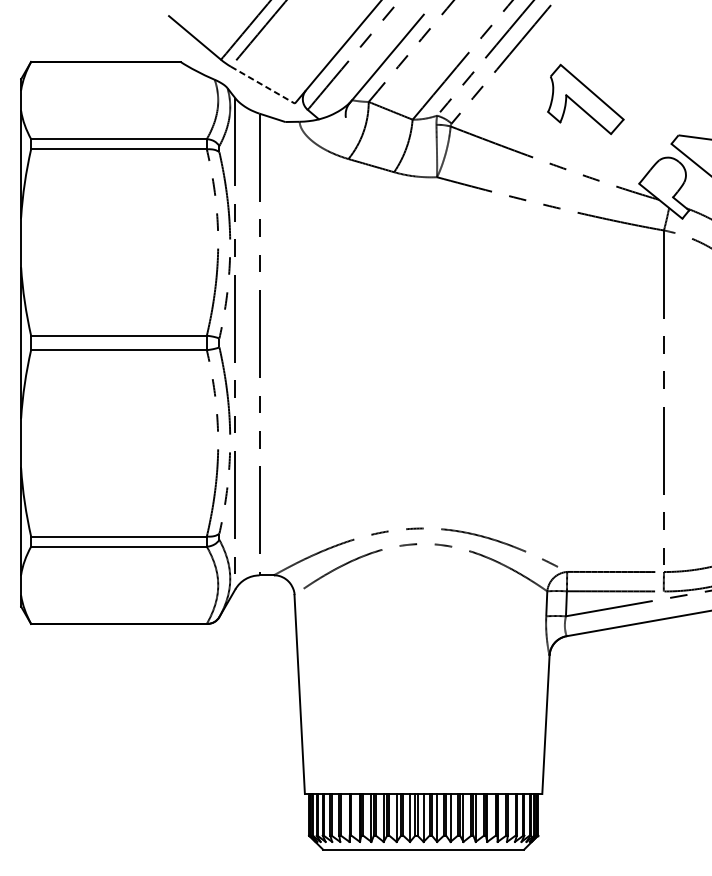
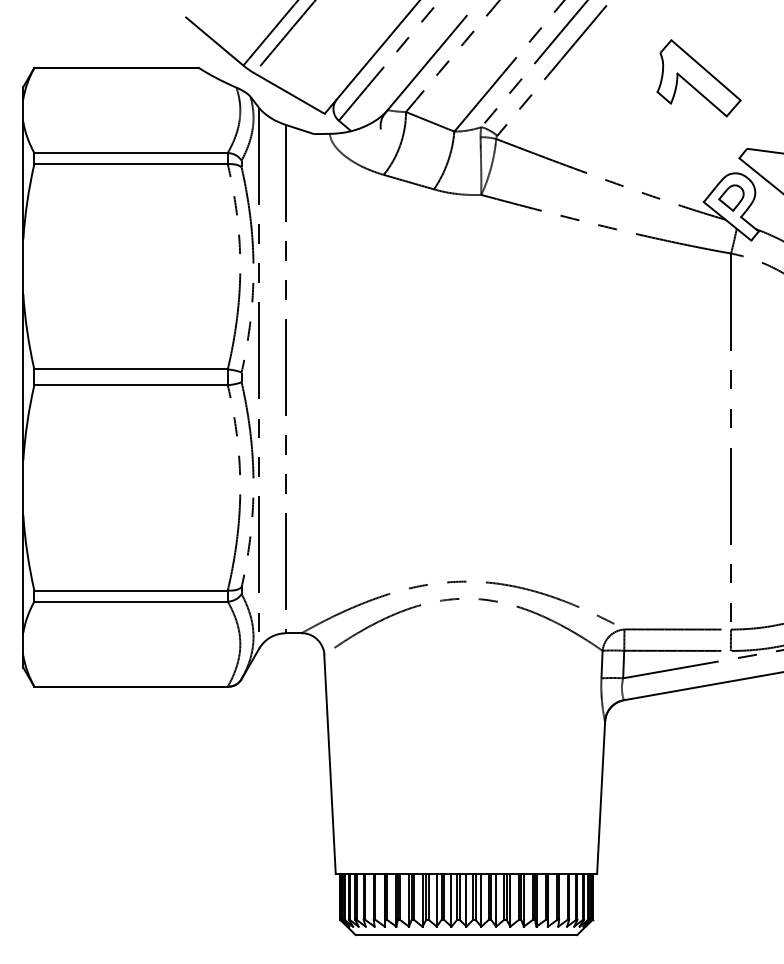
line: (262, 85) -> (289, 93), dashed -> solid
part: (585, 99) -> (698, 78), moved
part: (664, 179) -> (731, 197), added

